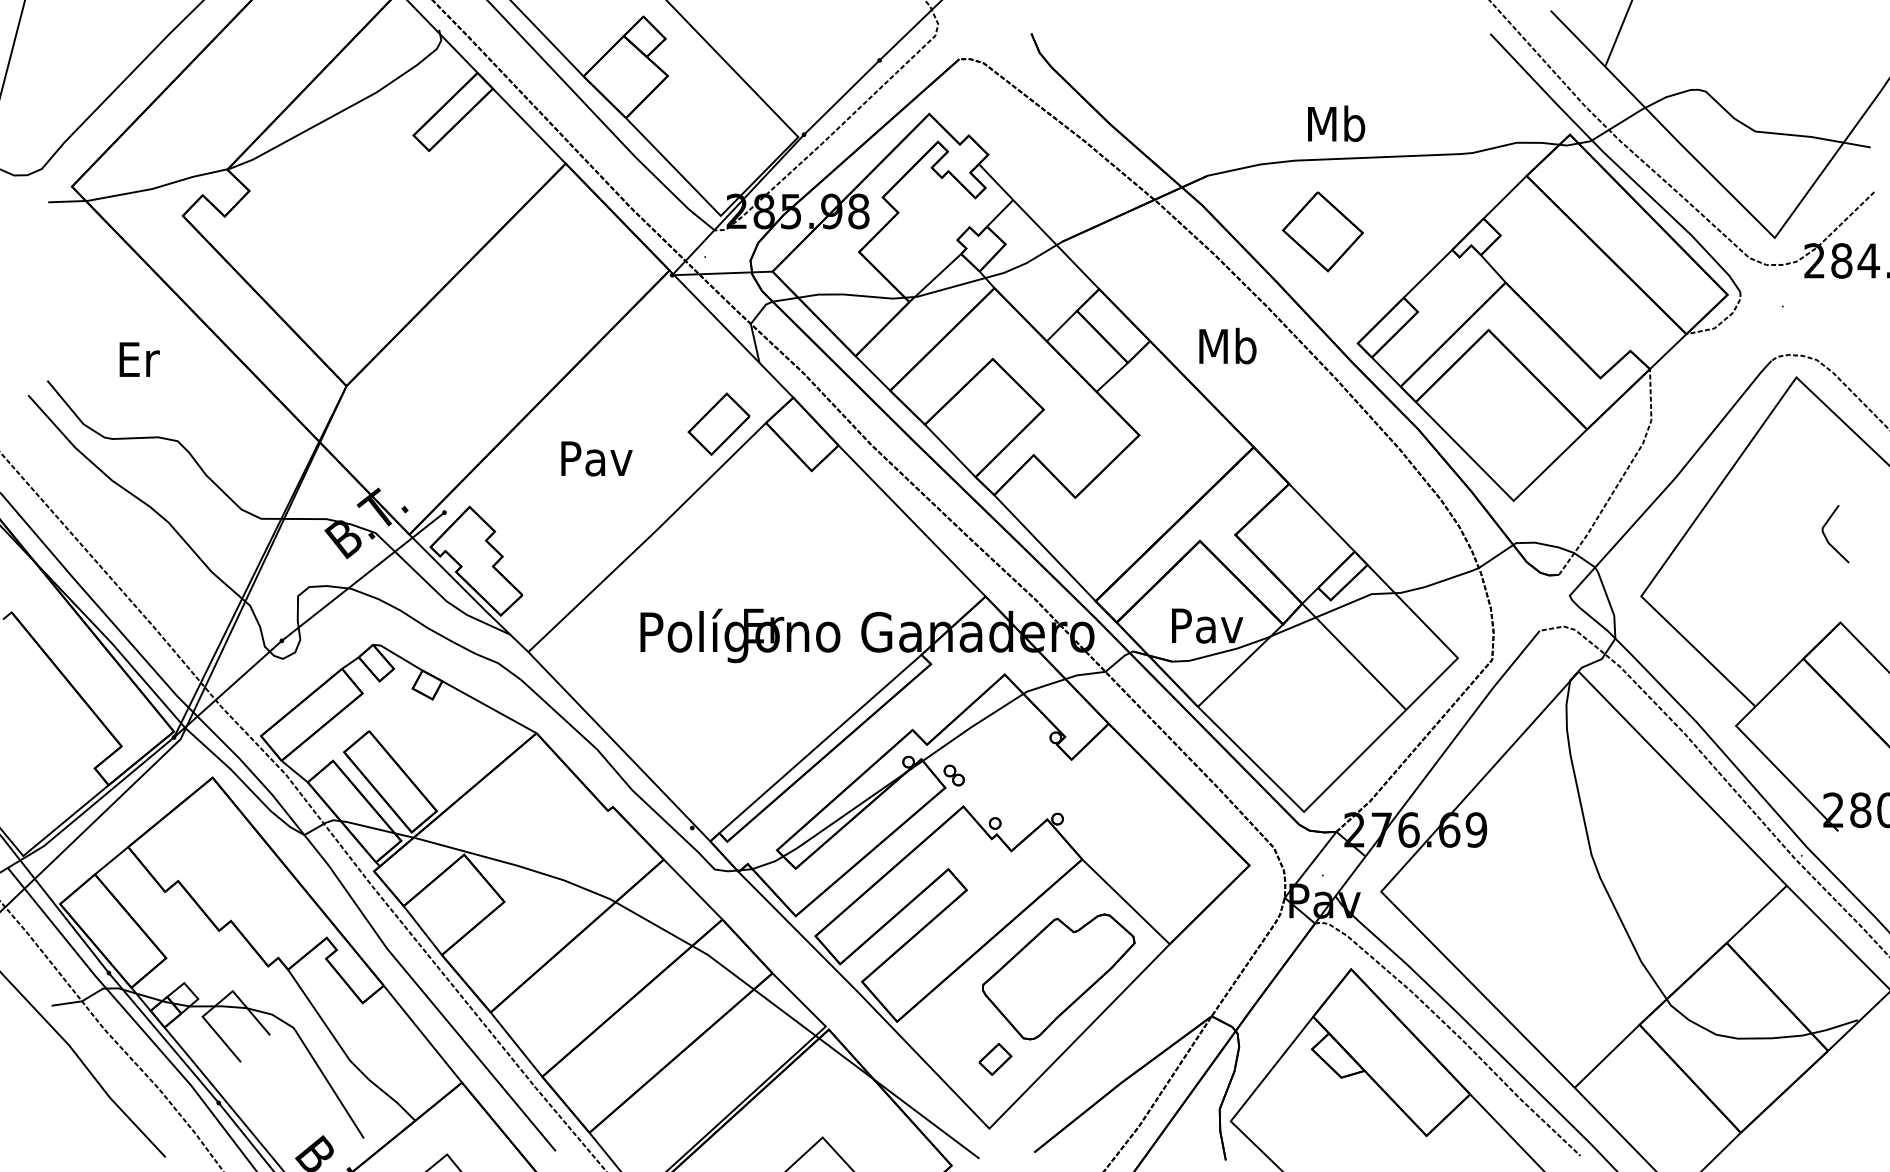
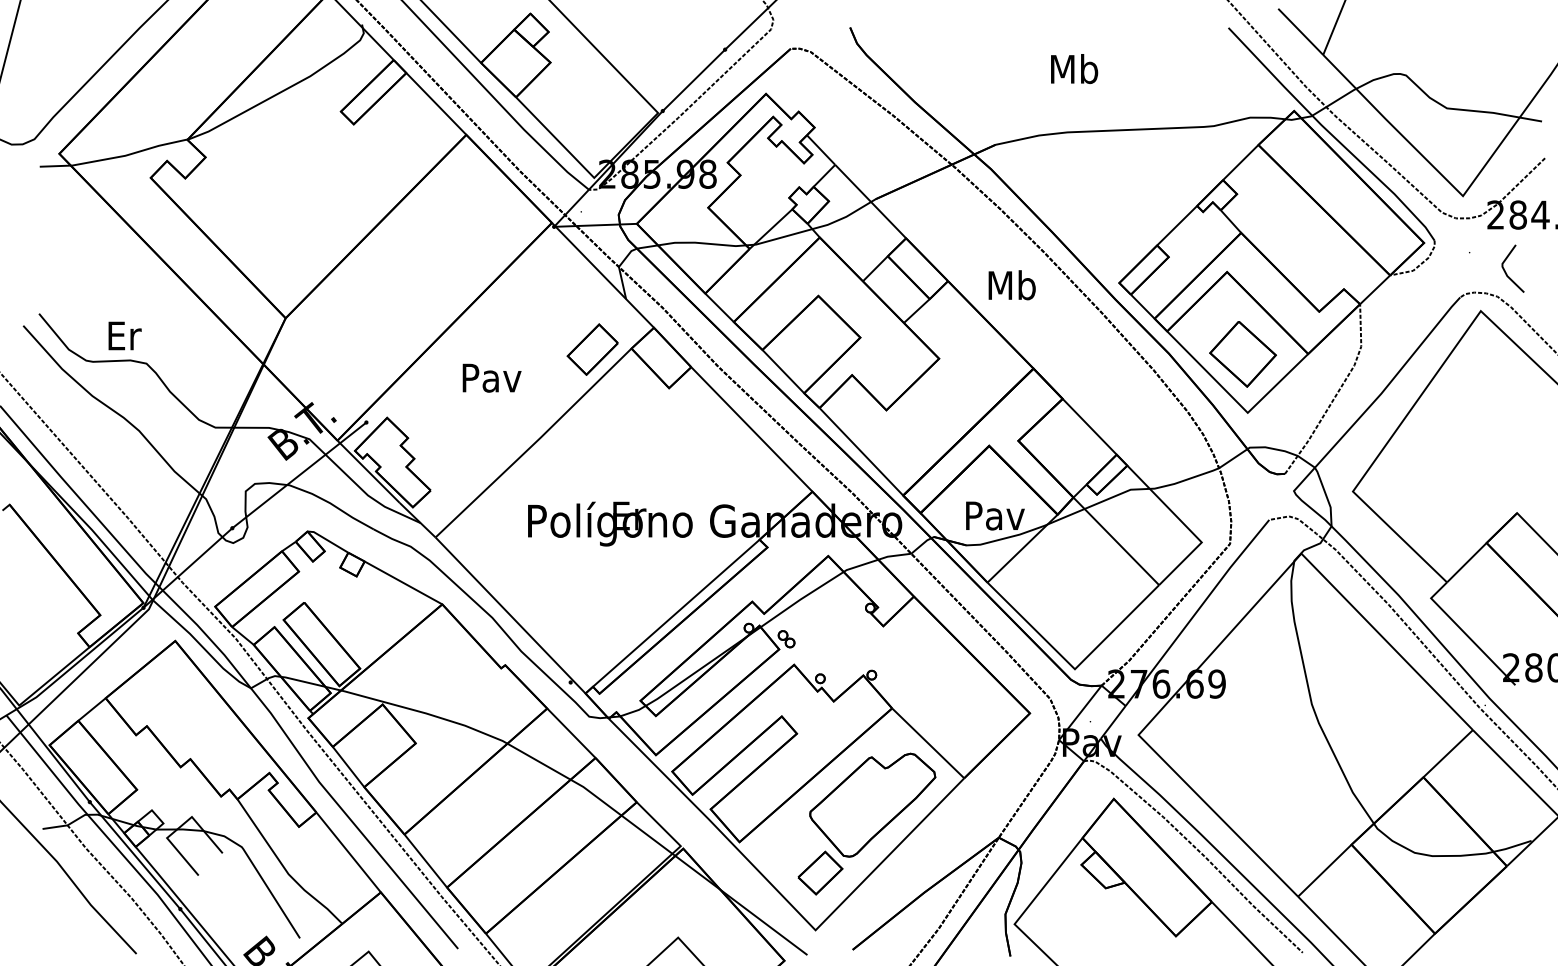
text: (1336, 123) -> (1074, 68), moved
part: (1322, 231) -> (1242, 353), moved
text: (139, 359) -> (124, 335), moved
line: (1827, 538) -> (1506, 272), moved
part: (995, 1059) -> (820, 873), size x1.67

